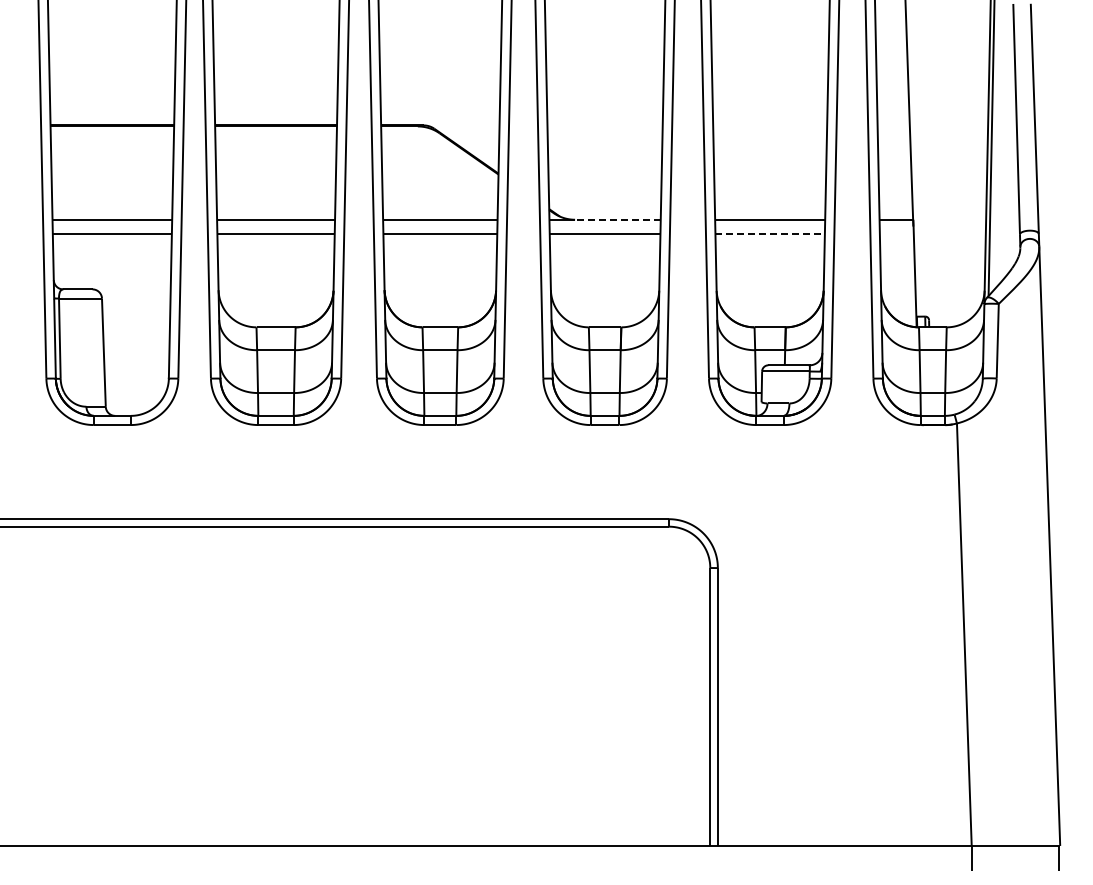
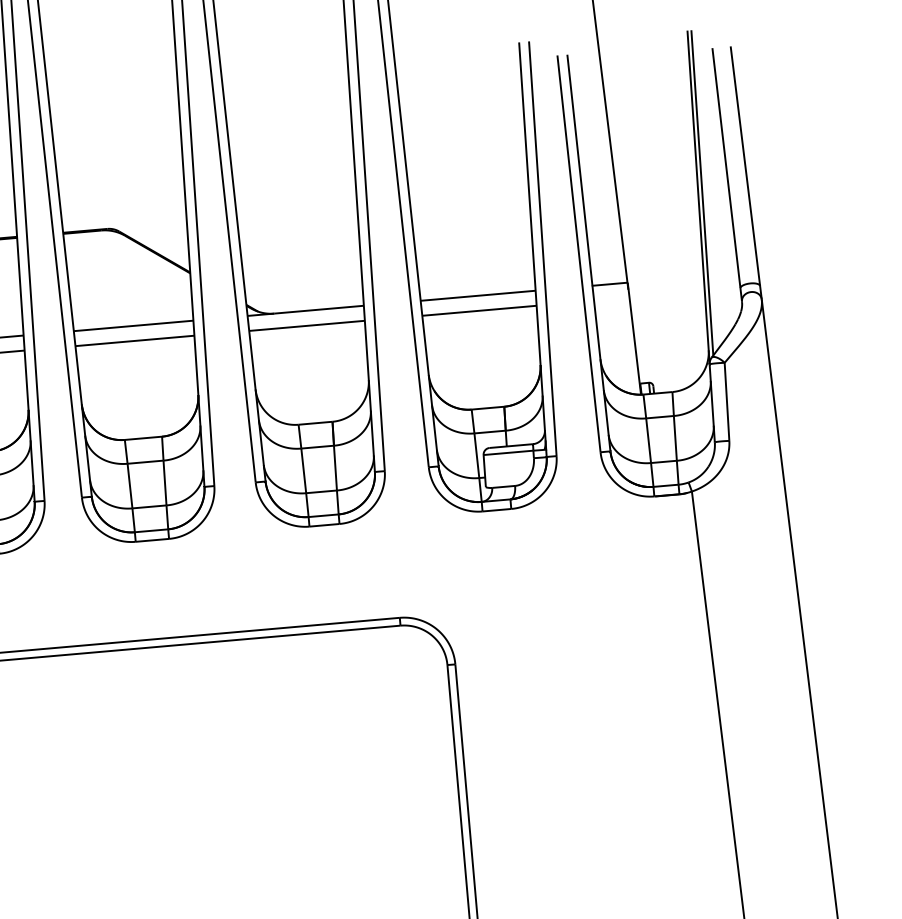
line: (617, 219) -> (318, 309), dashed -> solid
line: (770, 234) -> (479, 311), dashed -> solid

